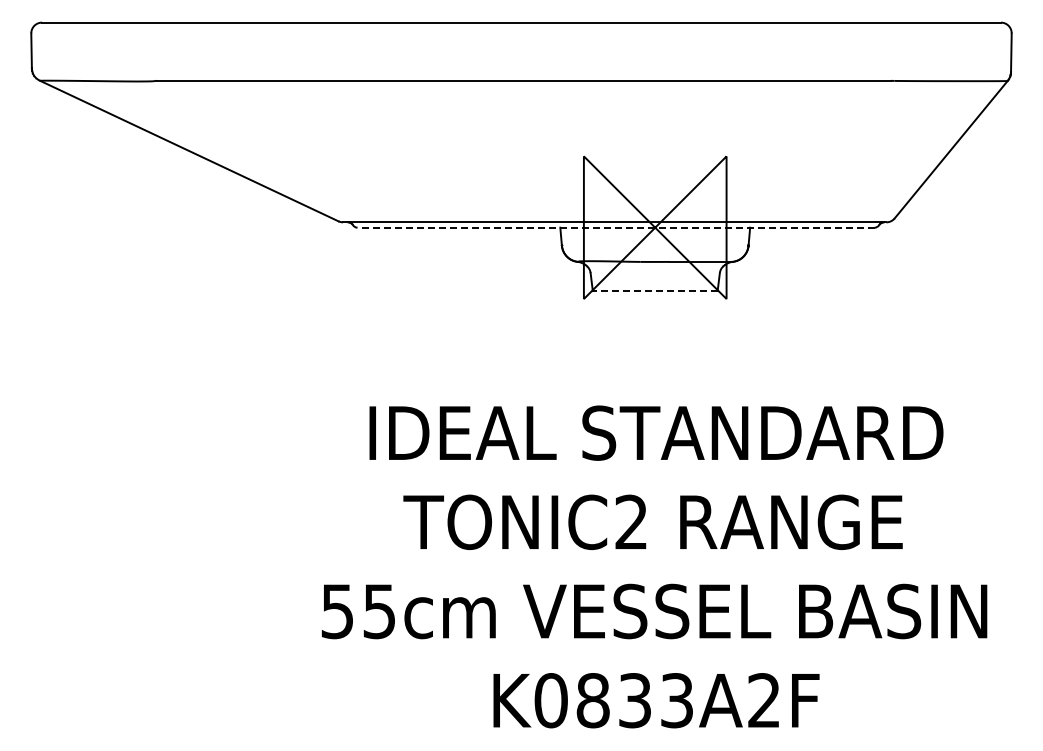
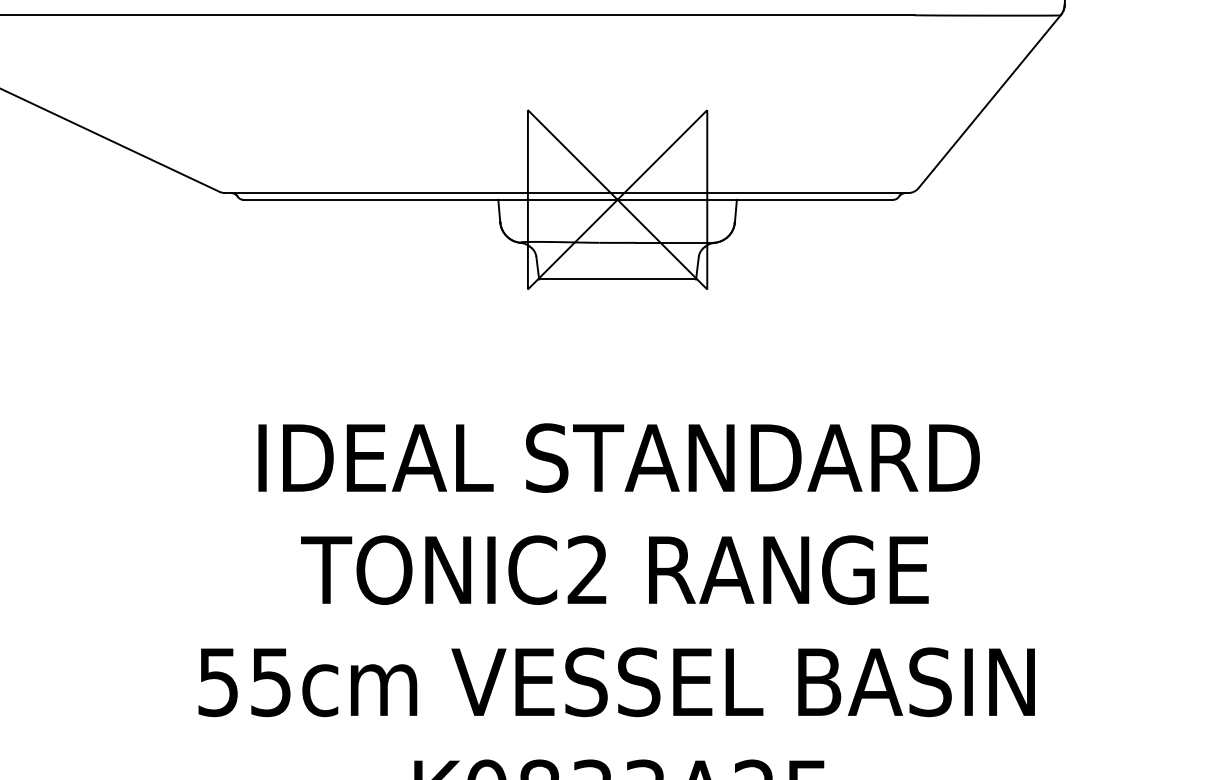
line: (616, 227) -> (568, 199), dashed -> solid
line: (654, 291) -> (616, 279), dashed -> solid

